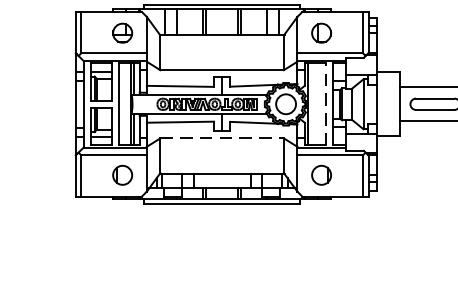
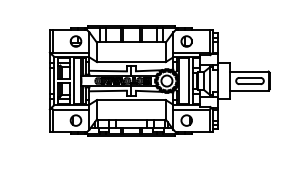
line: (324, 105) -> (188, 81), dashed -> solid
line: (222, 139) -> (131, 100), dashed -> solid

